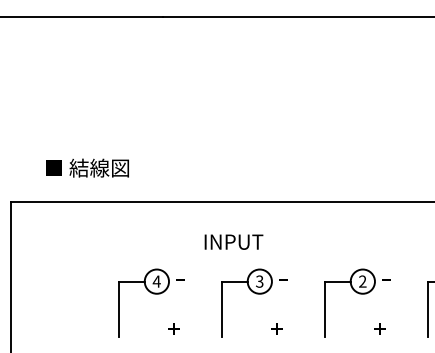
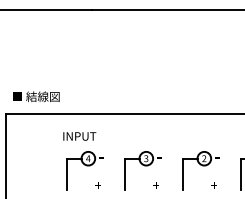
text: (87, 167) -> (36, 96), moved
text: (233, 242) -> (79, 136), moved

